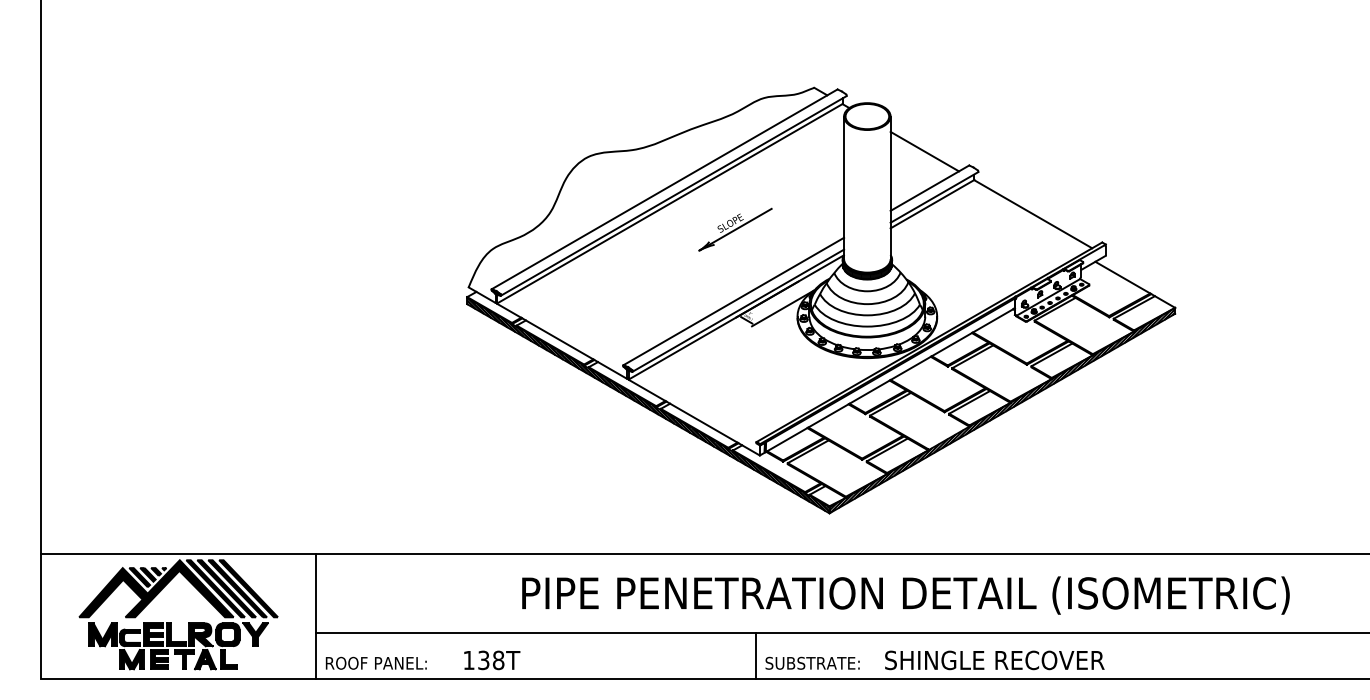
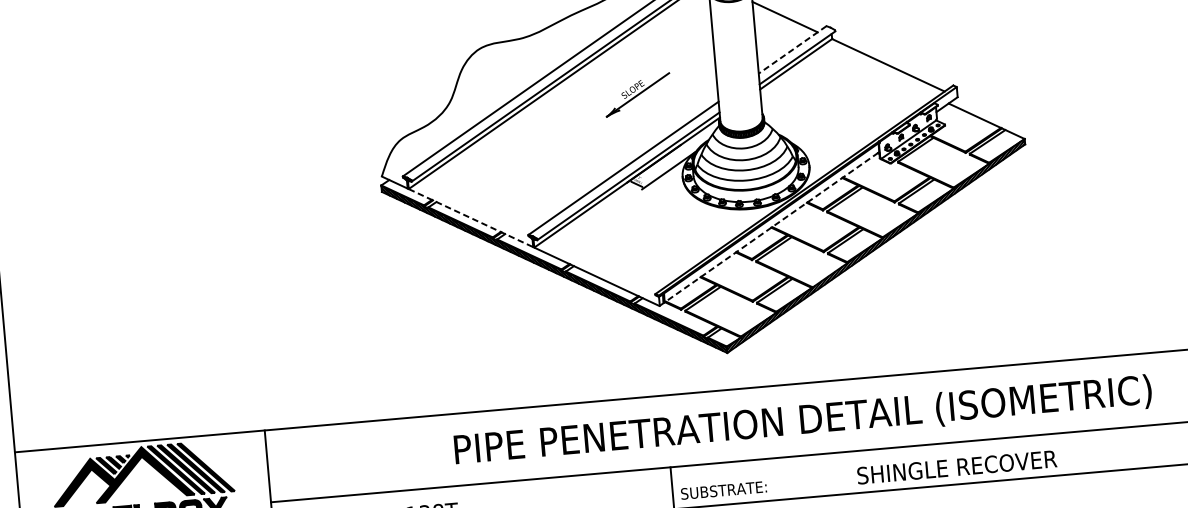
line: (929, 188) -> (792, 50), solid -> dashed
part: (735, 229) -> (637, 94), moved
line: (562, 341) -> (471, 218), solid -> dashed
line: (887, 381) -> (769, 228), solid -> dashed
text: (994, 660) -> (956, 467), moved

